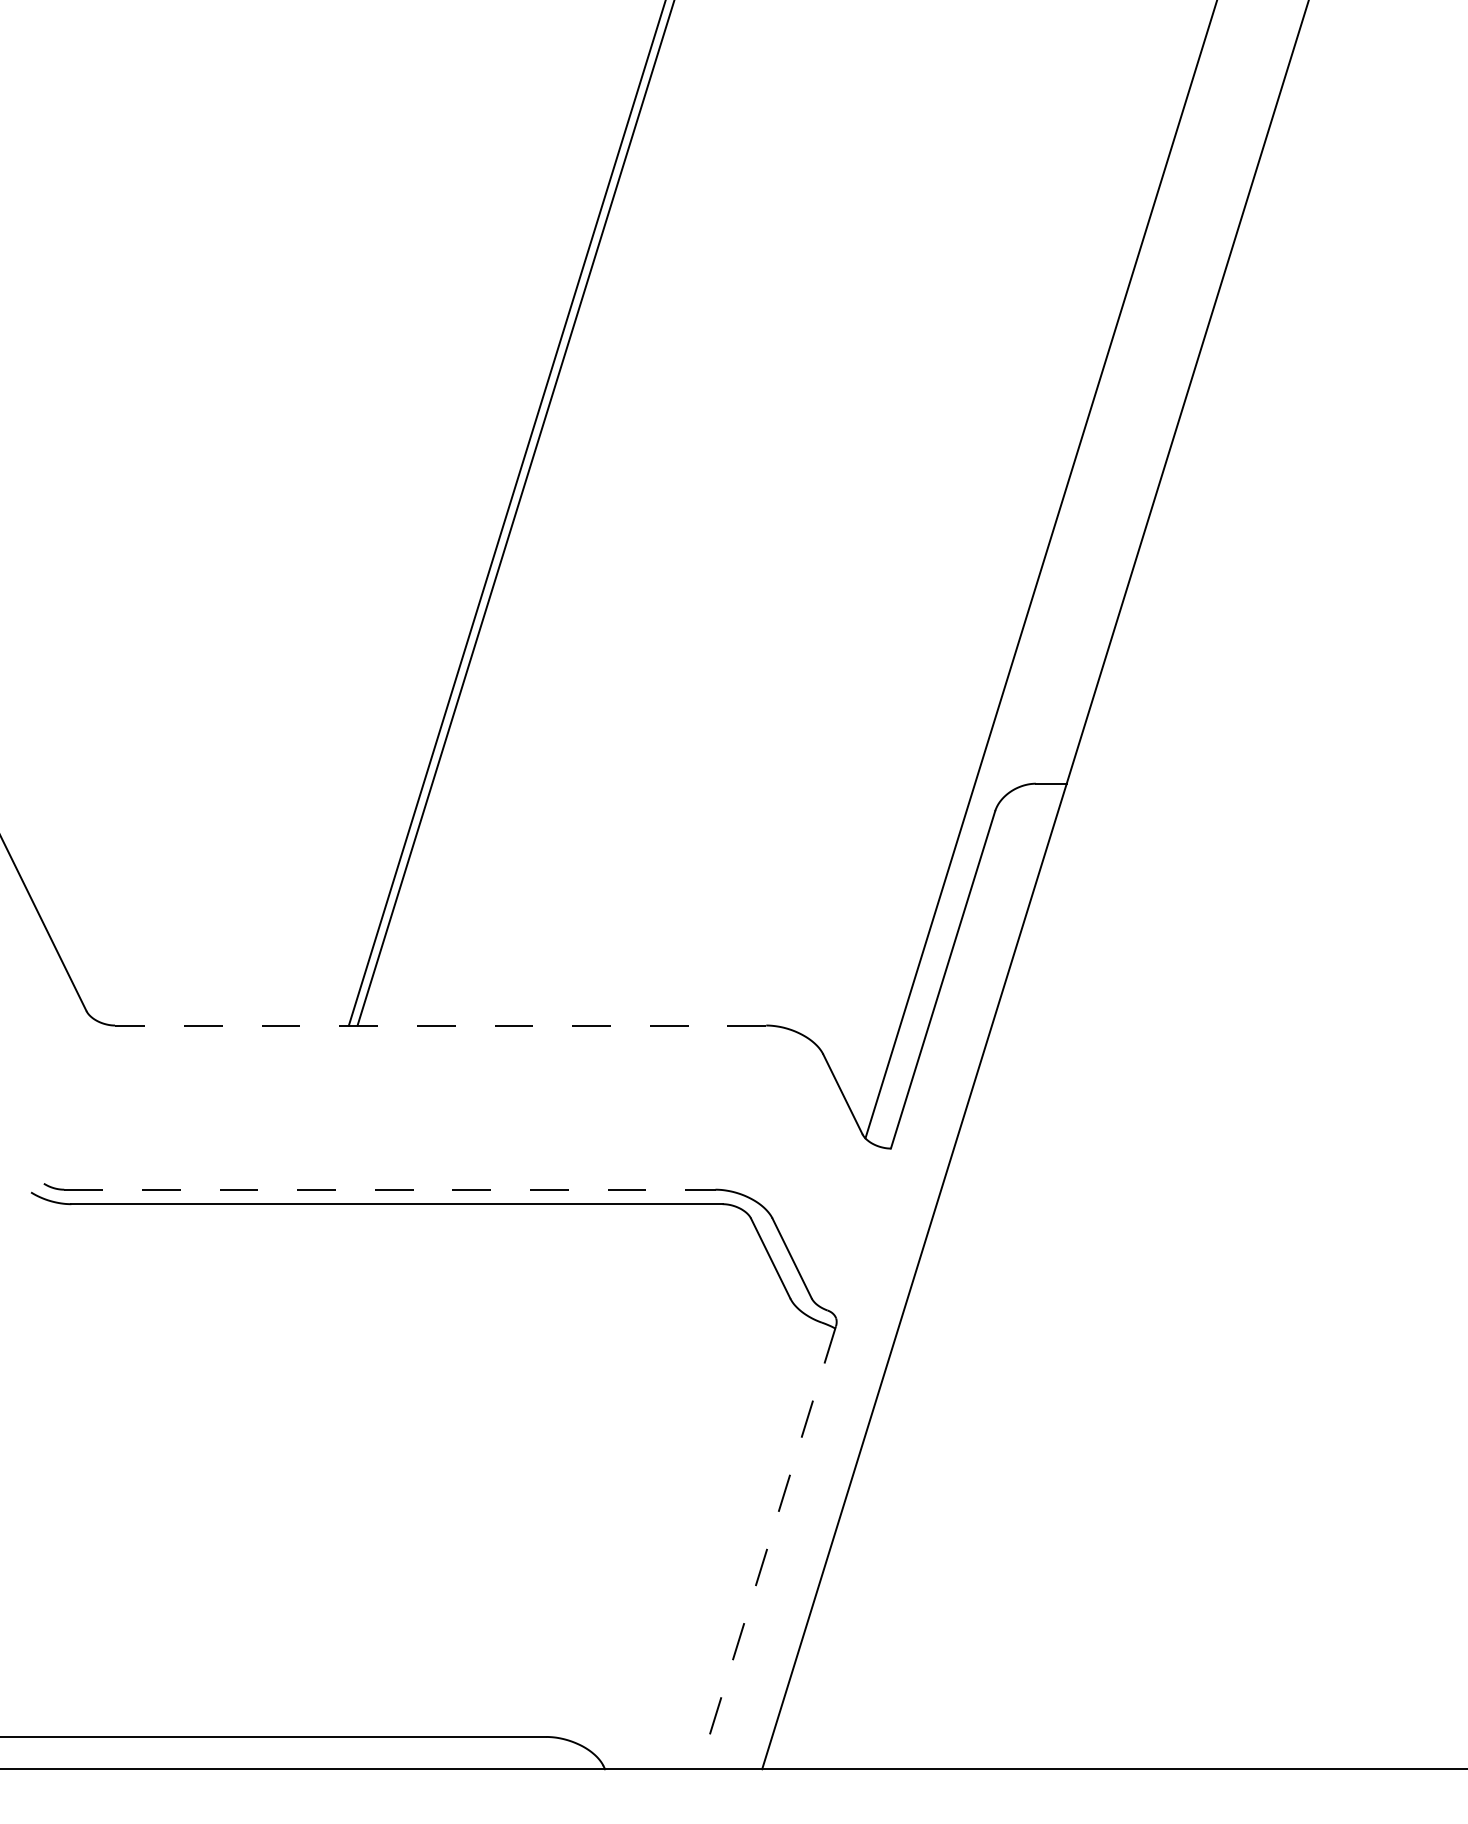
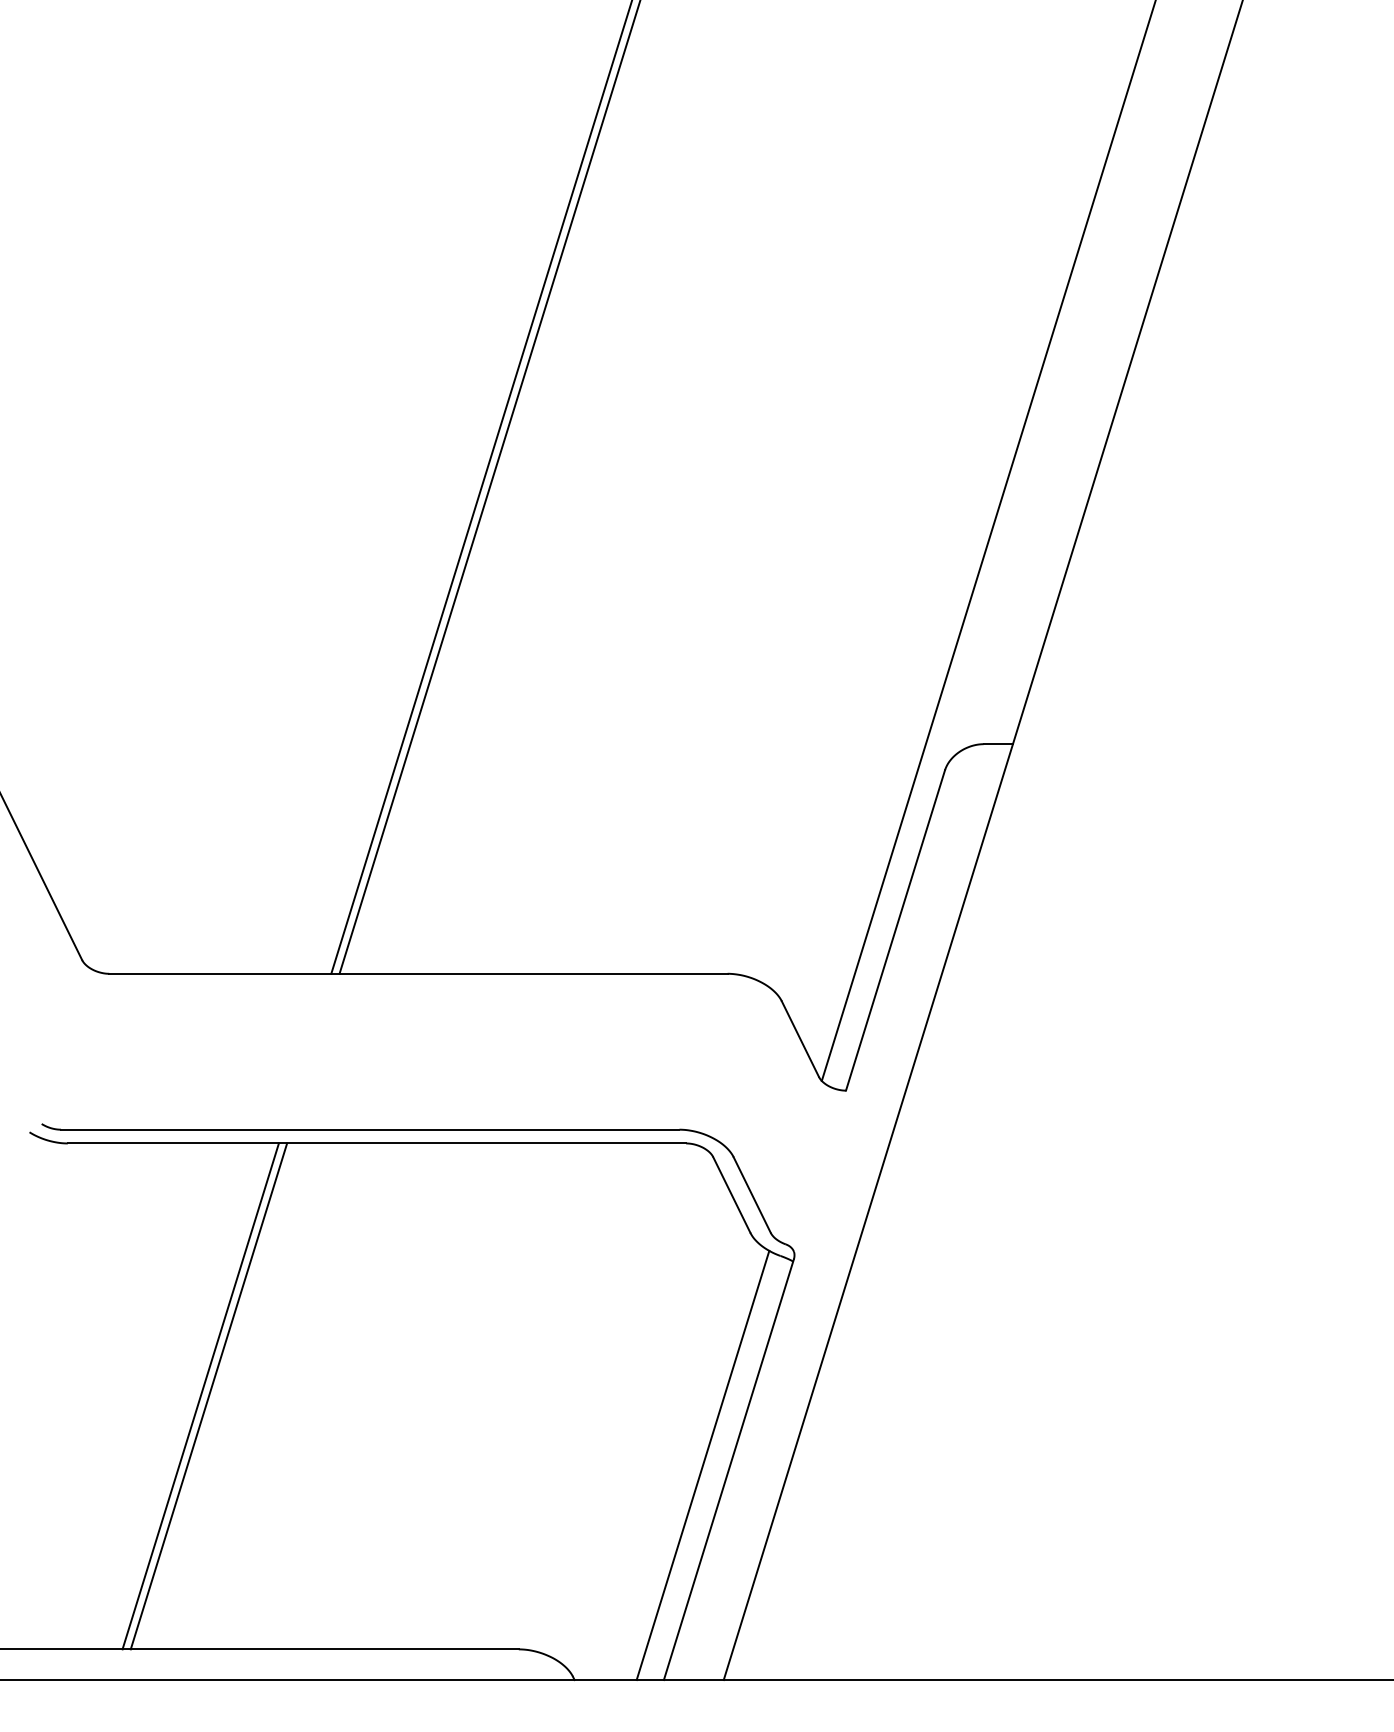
line: (439, 1025) -> (417, 973), dashed -> solid
line: (390, 1189) -> (370, 1129), dashed -> solid
line: (211, 1470) -> (200, 1396), added
line: (219, 1470) -> (208, 1396), added
line: (739, 1543) -> (702, 1465), added
line: (767, 1548) -> (728, 1470), dashed -> solid

